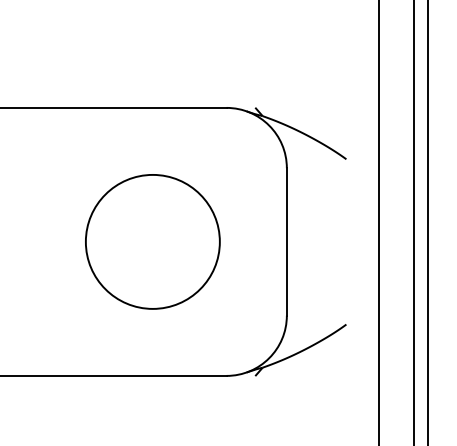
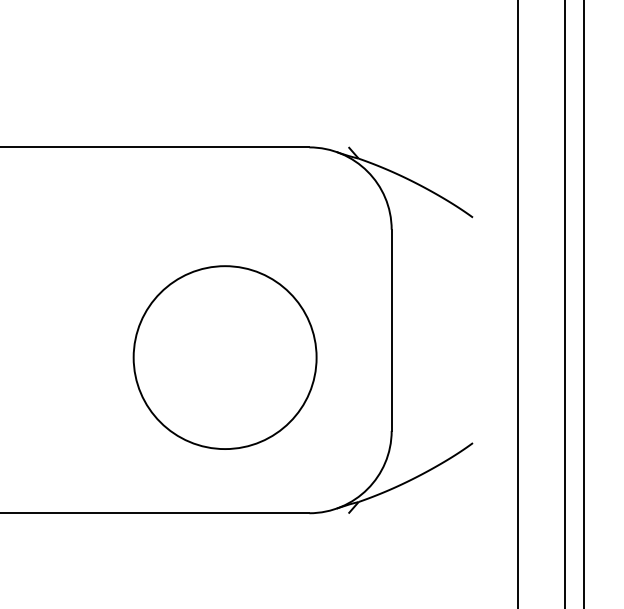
circle: (152, 241) -> (224, 357), moved

